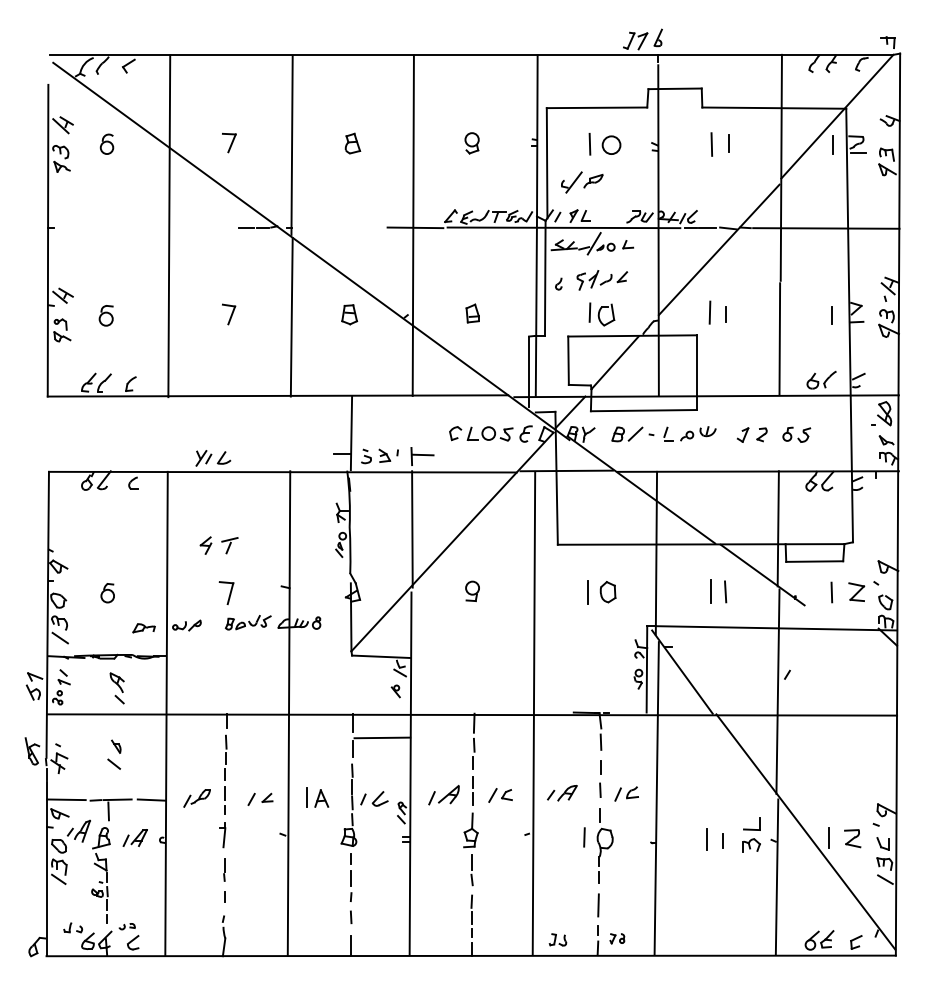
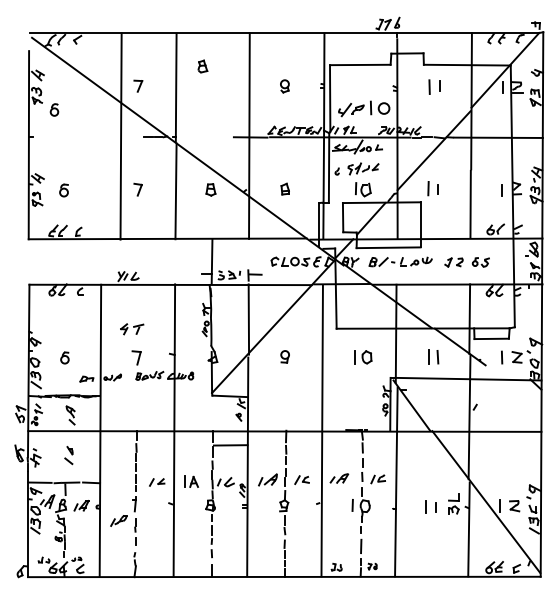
part: (107, 143) -> (54, 109), moved
part: (352, 143) -> (202, 66), moved
part: (605, 143) -> (380, 107), moved
line: (168, 226) -> (120, 136), moved
part: (196, 797) -> (118, 520), moved

